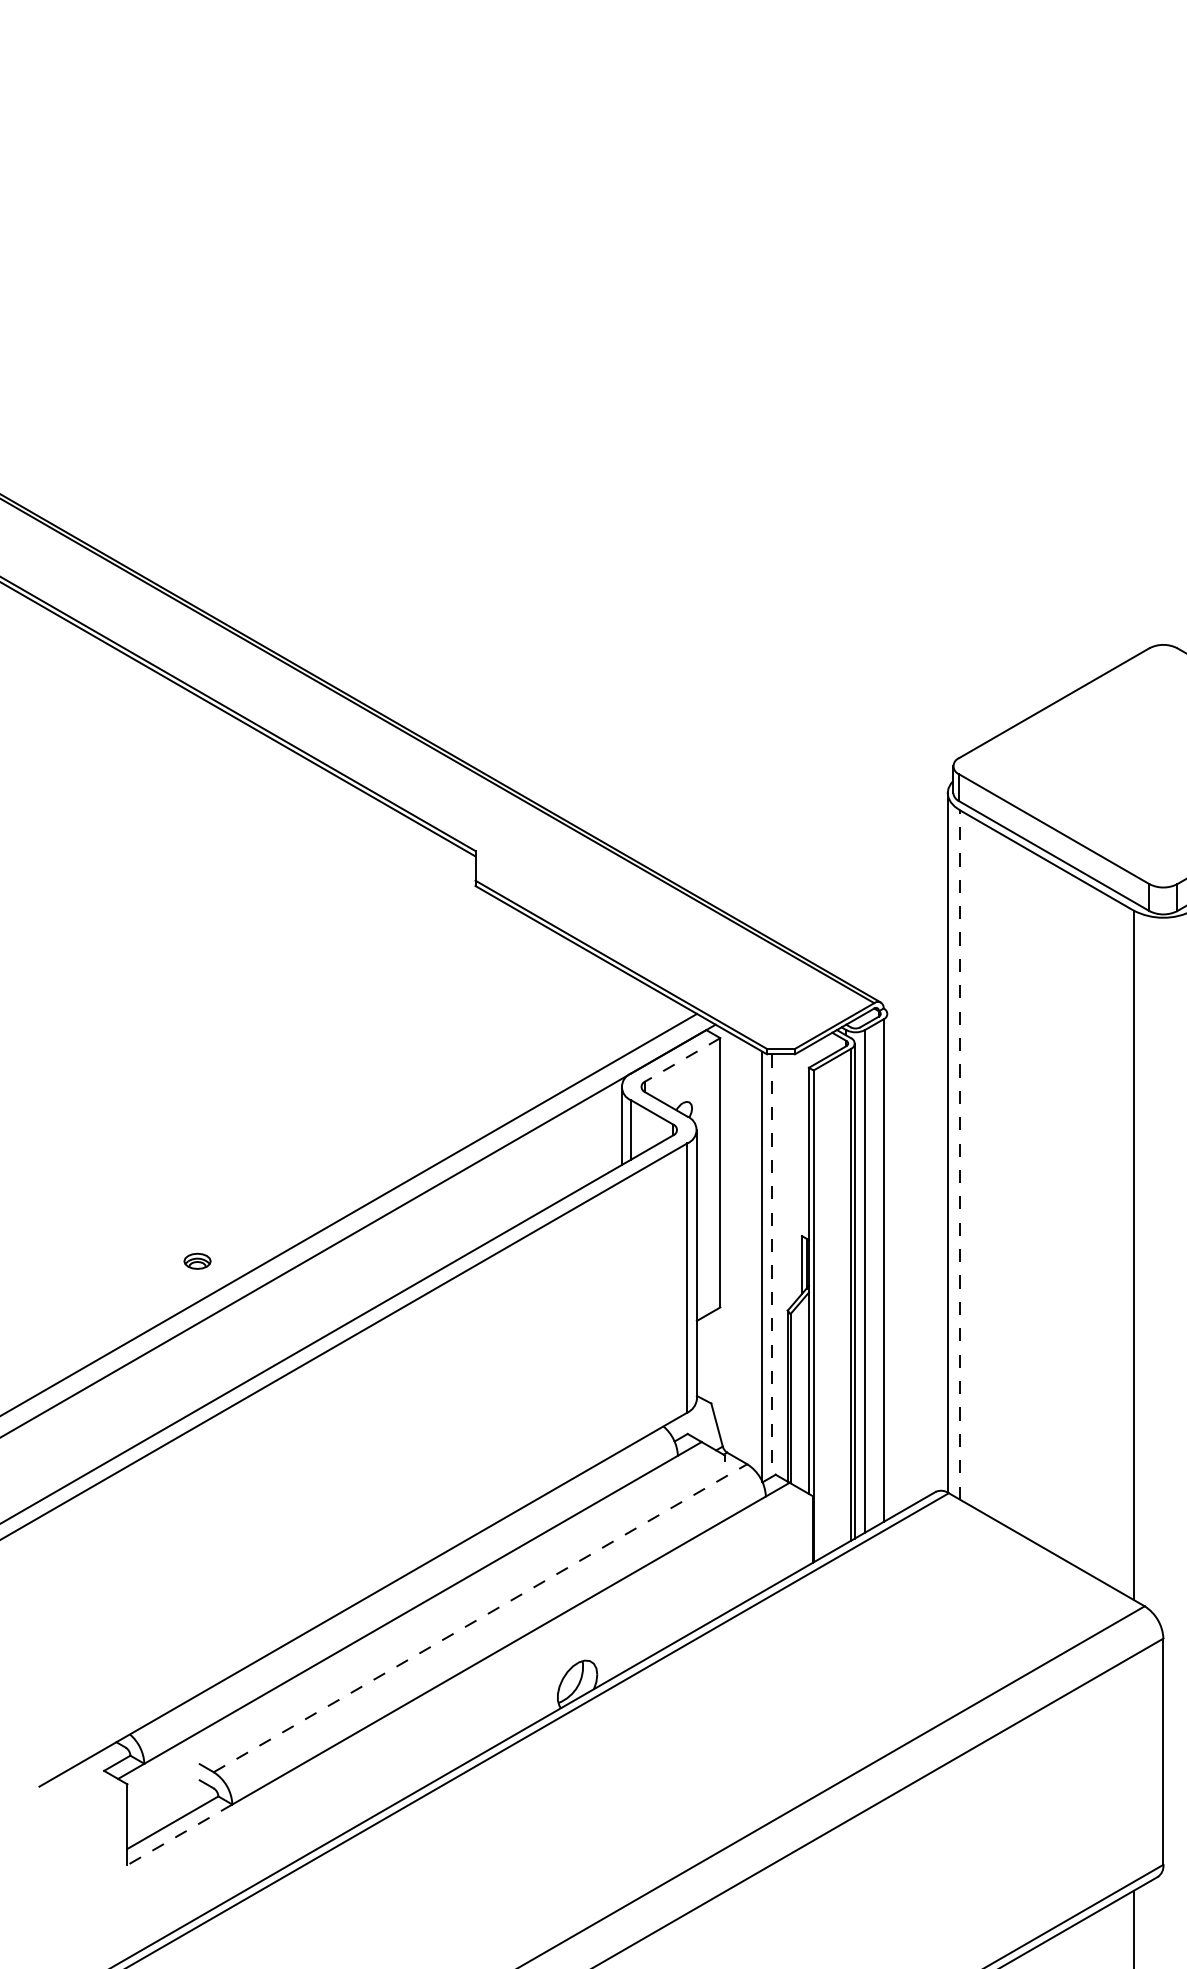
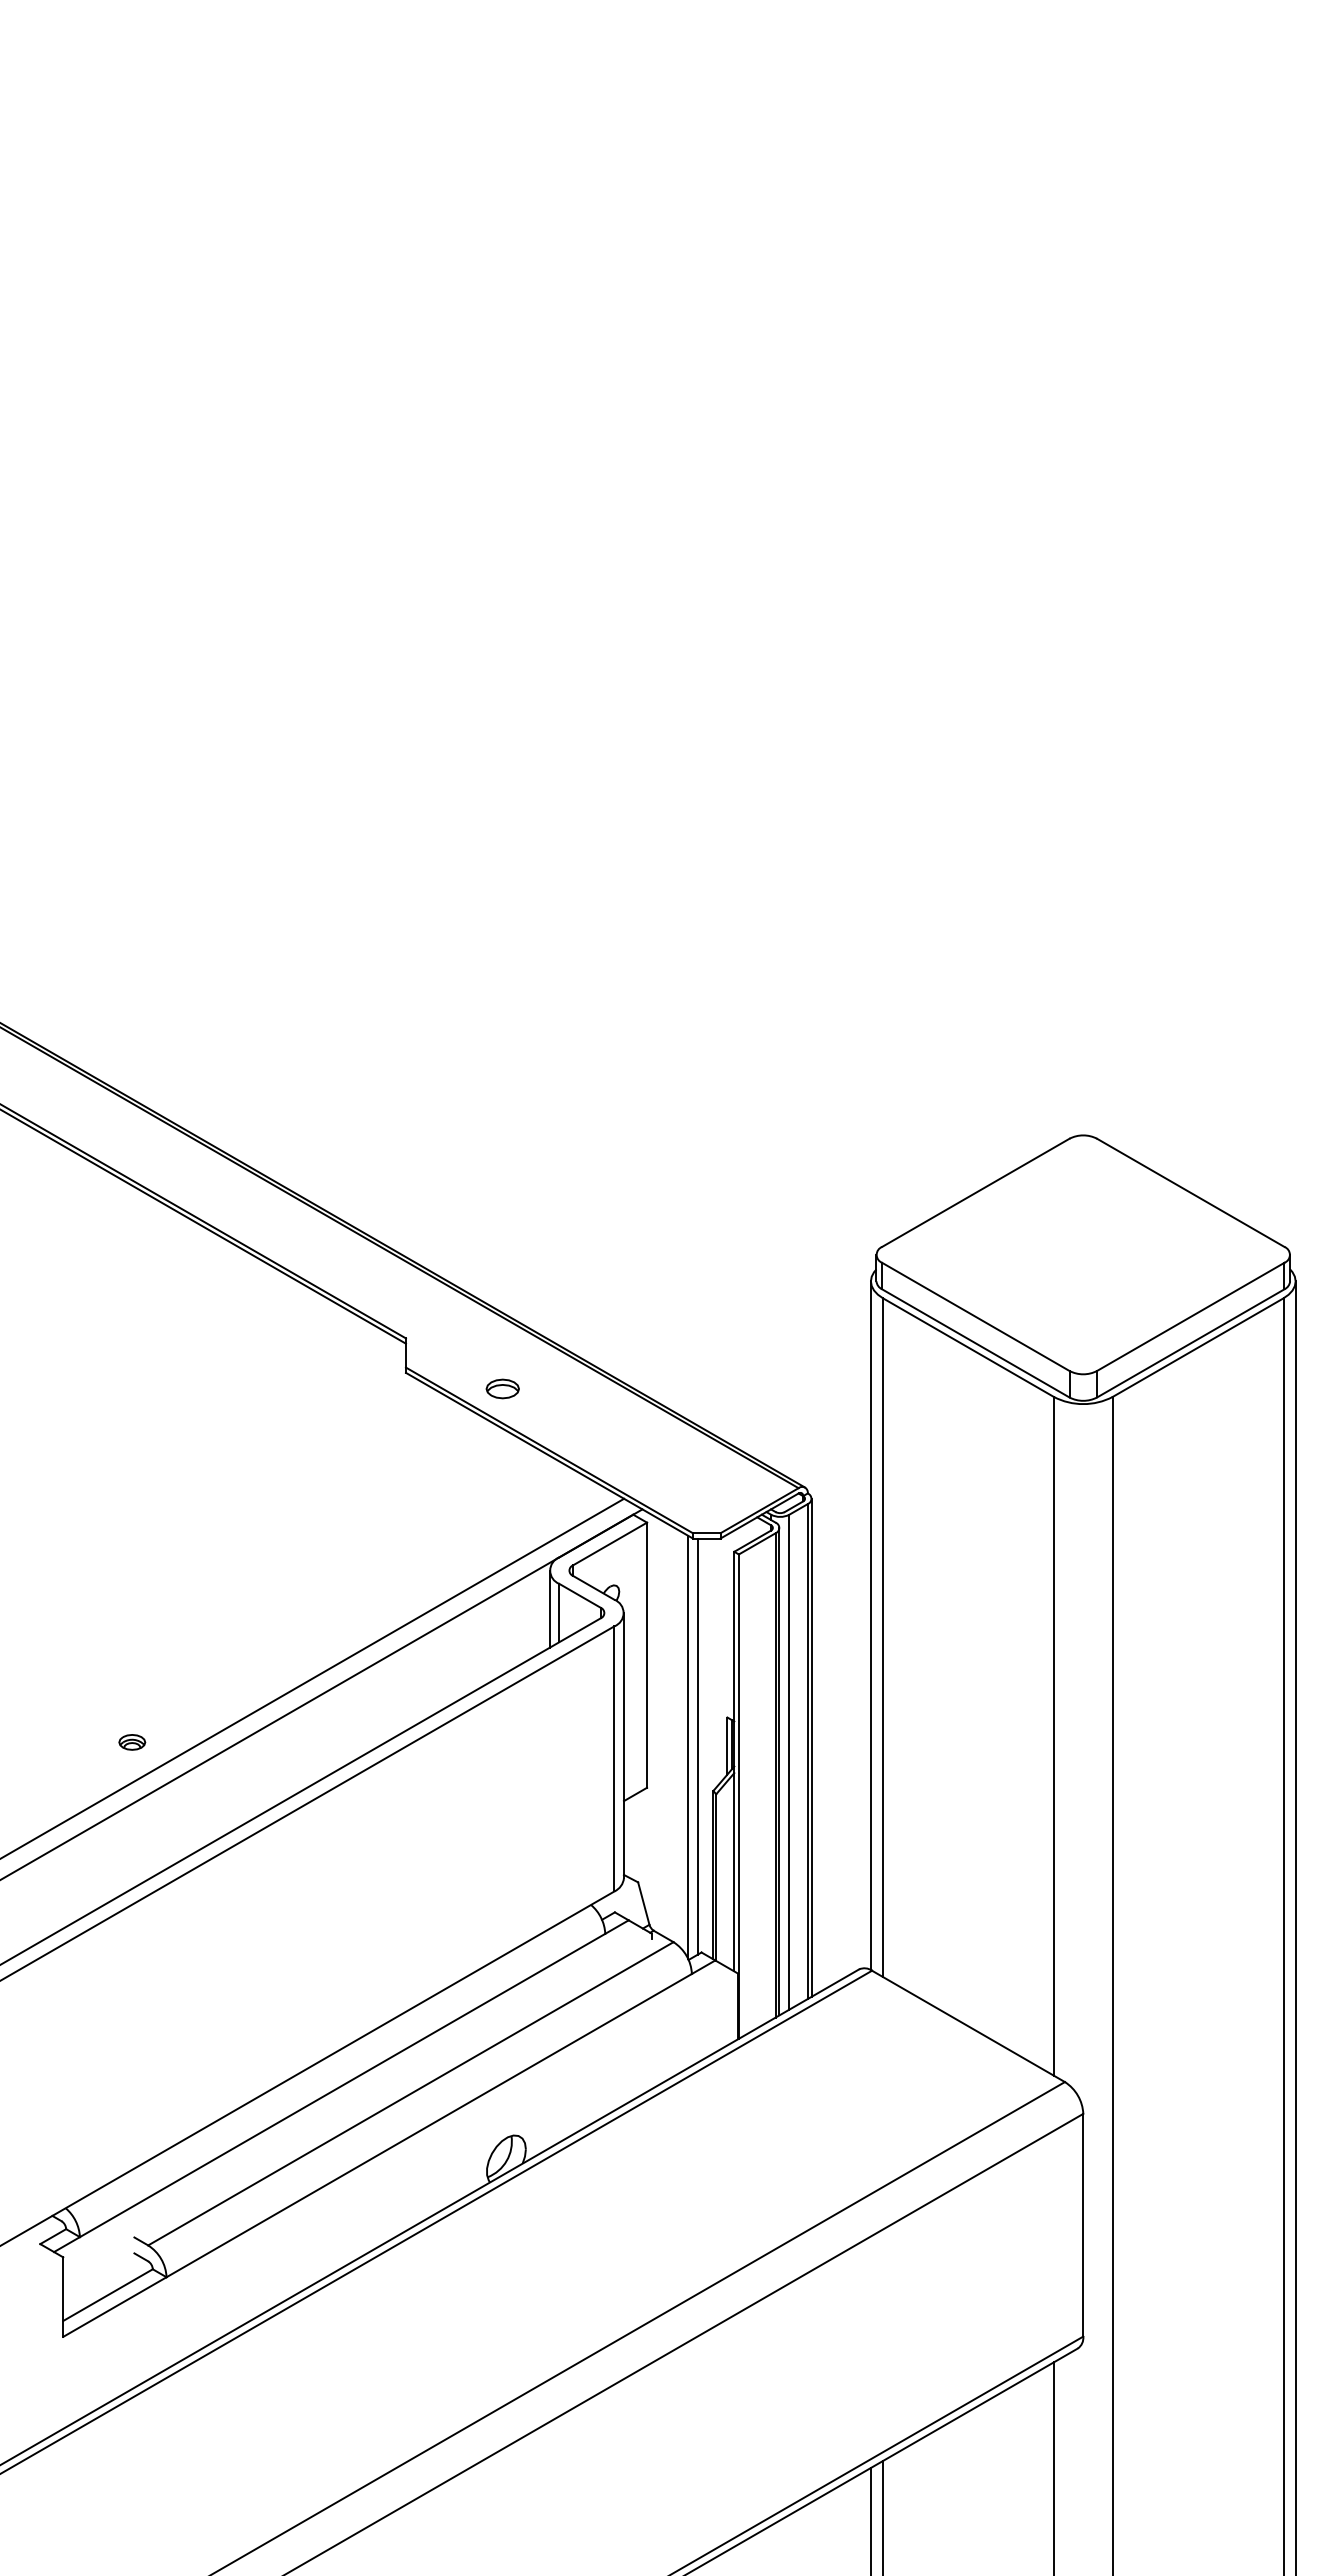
part: (573, 901) -> (502, 1388), added
line: (683, 1060) -> (610, 1544), dashed -> solid
line: (960, 1154) -> (883, 1637), dashed -> solid
line: (771, 1266) -> (697, 1747), dashed -> solid
line: (887, 1266) -> (811, 1747), added
line: (481, 1617) -> (411, 2093), dashed -> solid
line: (179, 1835) -> (114, 2307), dashed -> solid

